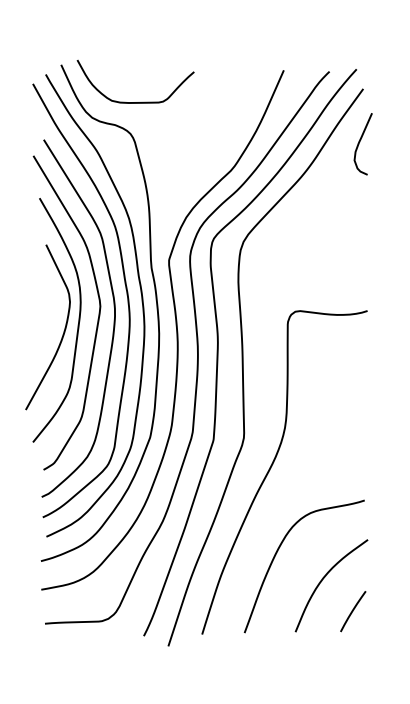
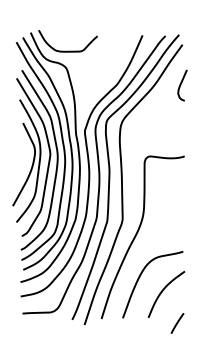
curve: (361, 144) -> (181, 85), moved
line: (353, 611) -> (177, 323), moved

